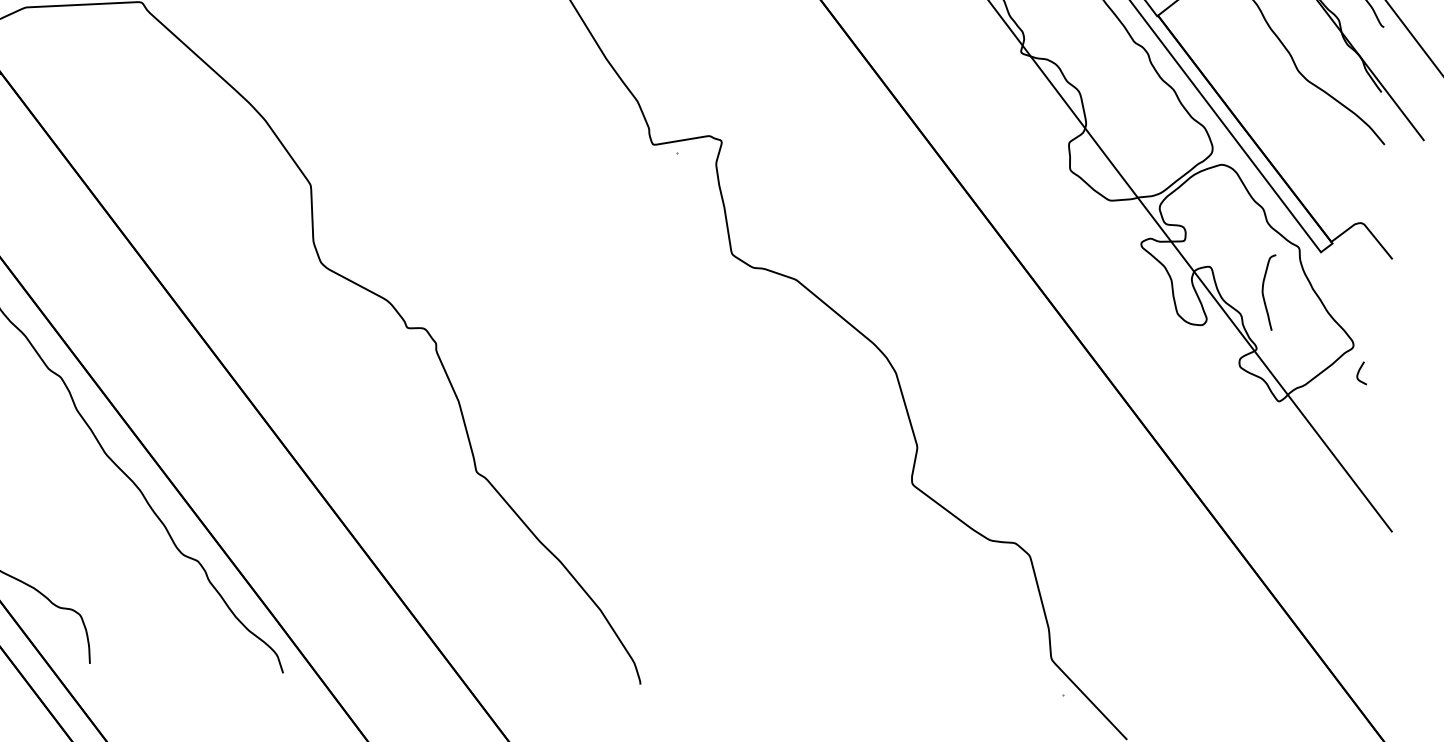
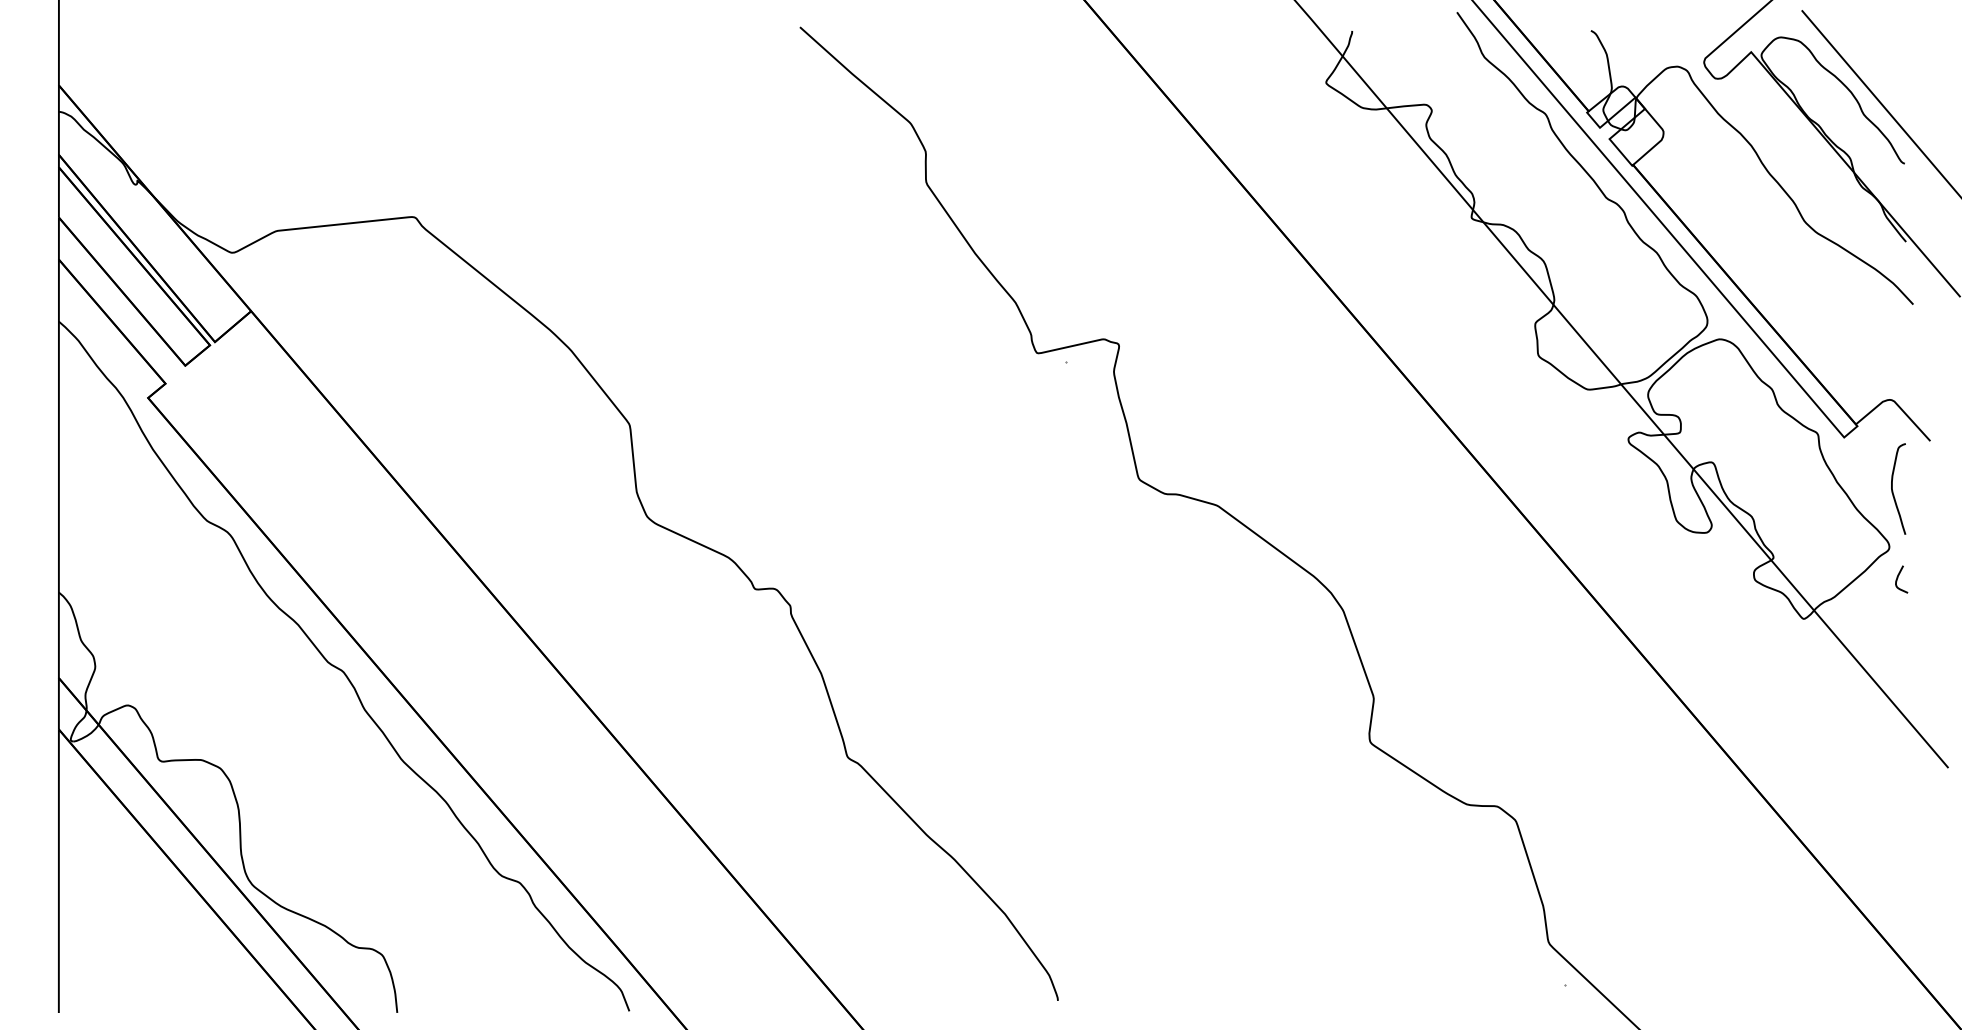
curve: (1263, 293) -> (1893, 490), moved

